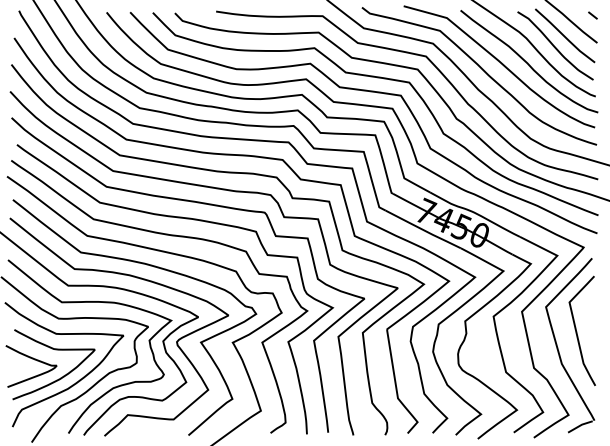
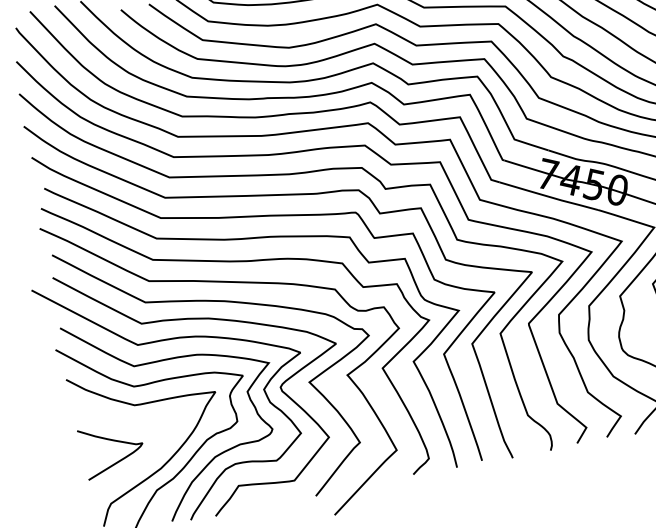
curve: (55, 350) -> (137, 425), removed

